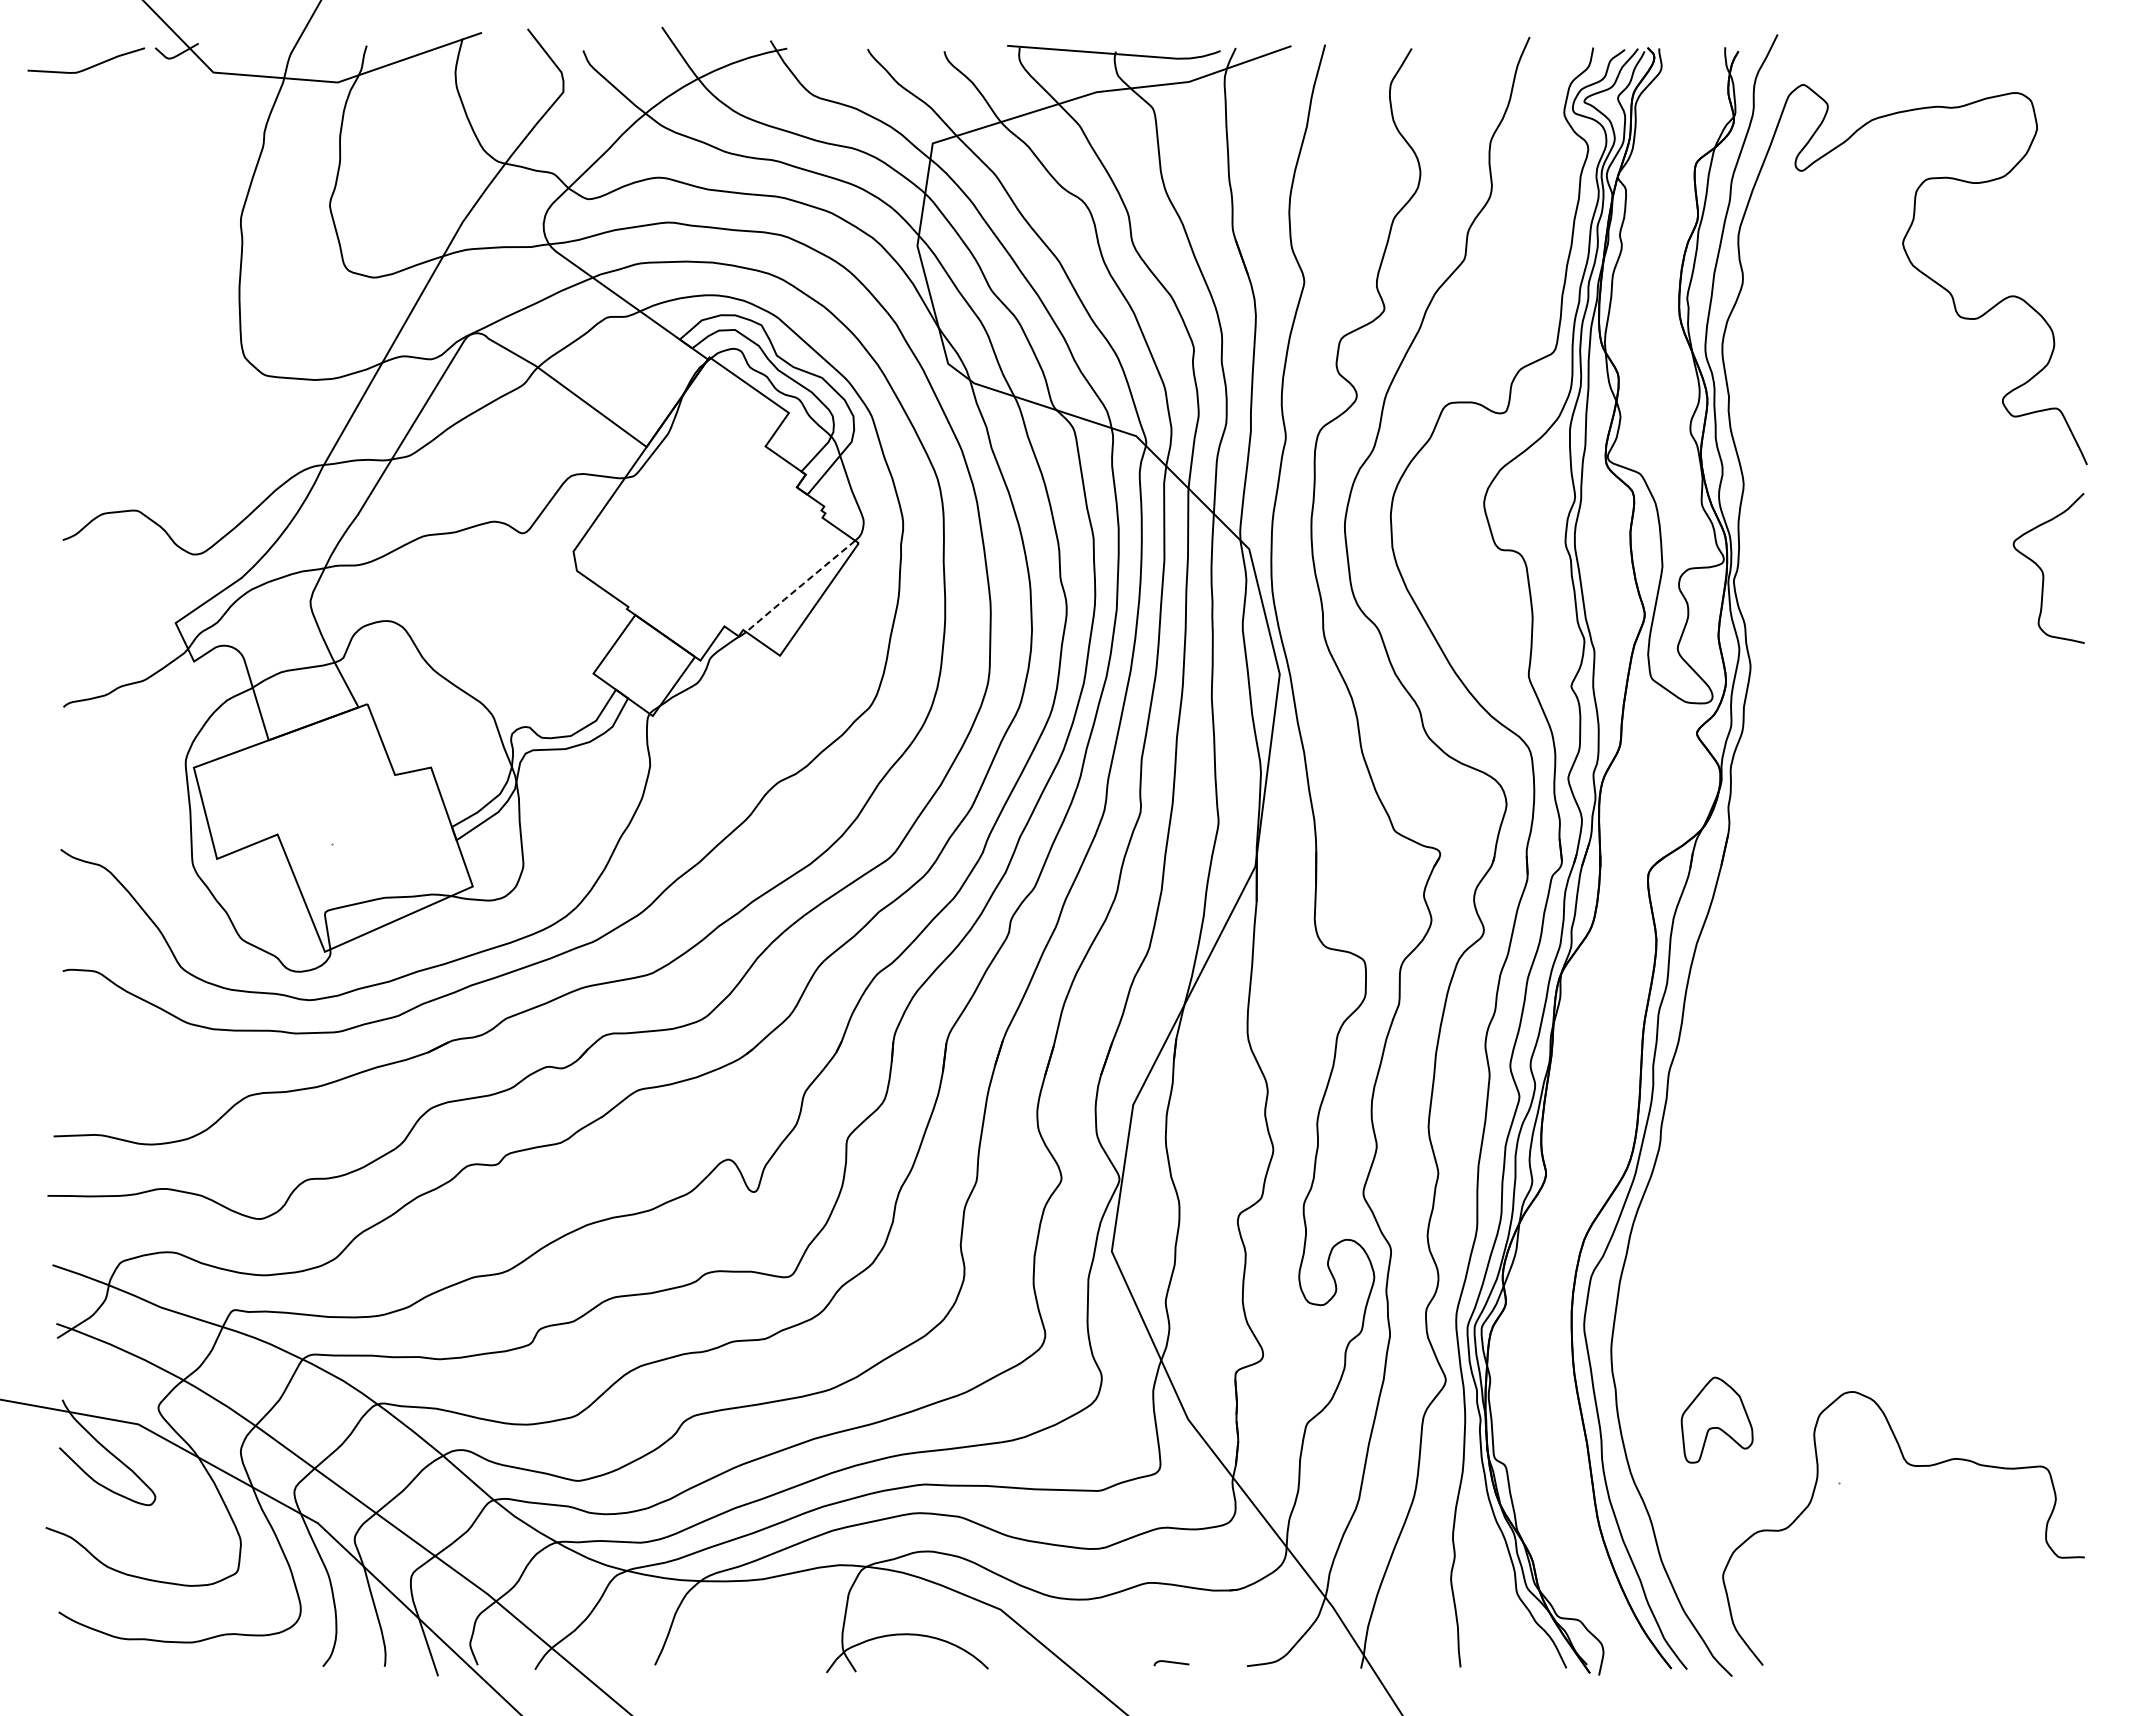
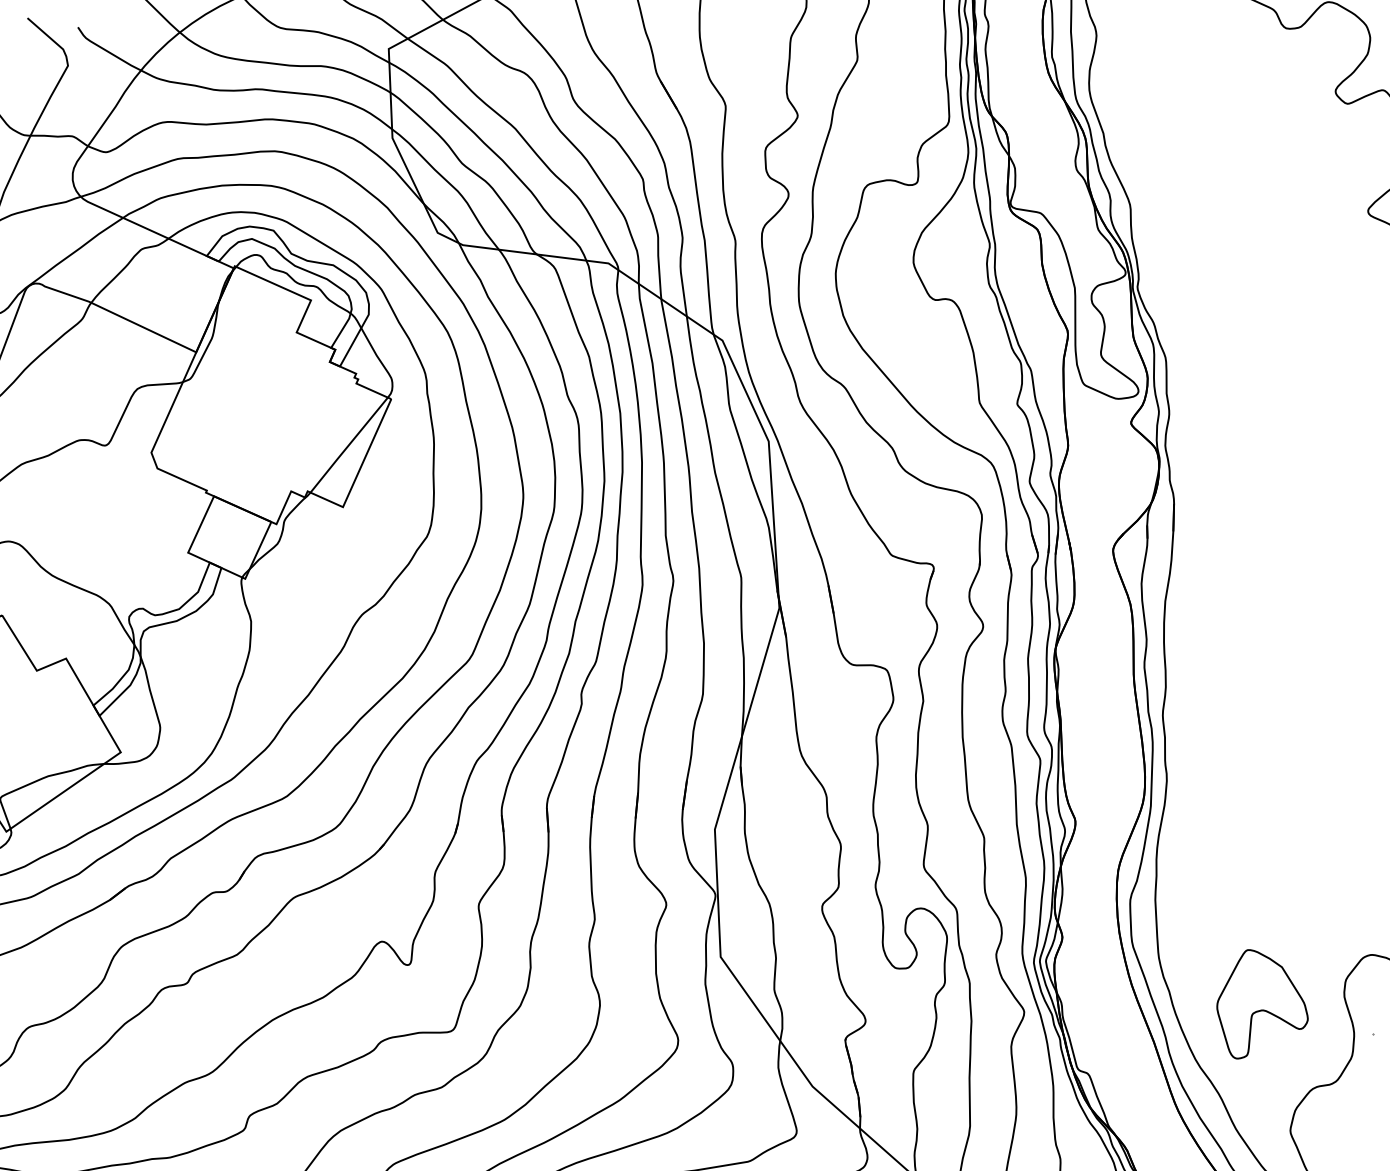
line: (799, 586) -> (348, 445), dashed -> solid
part: (1716, 1419) -> (1259, 1000), size x1.43

